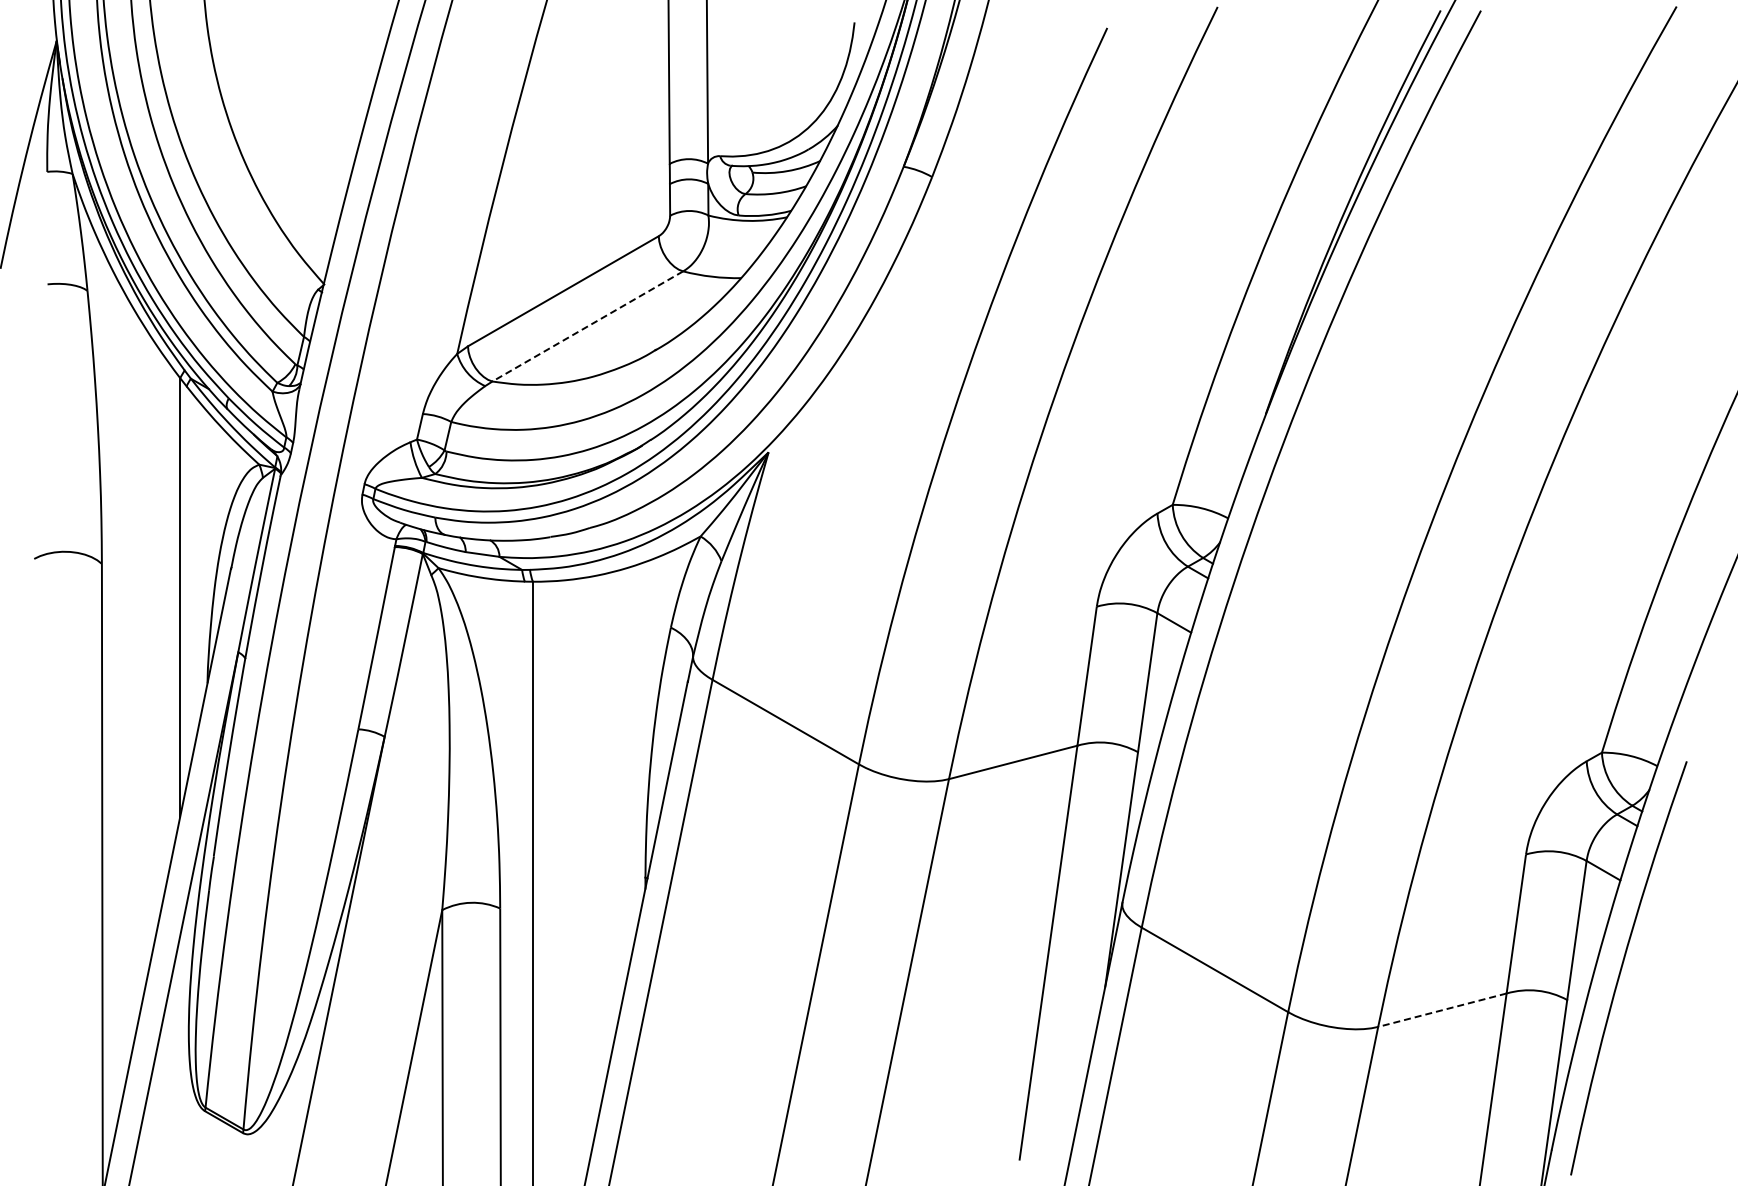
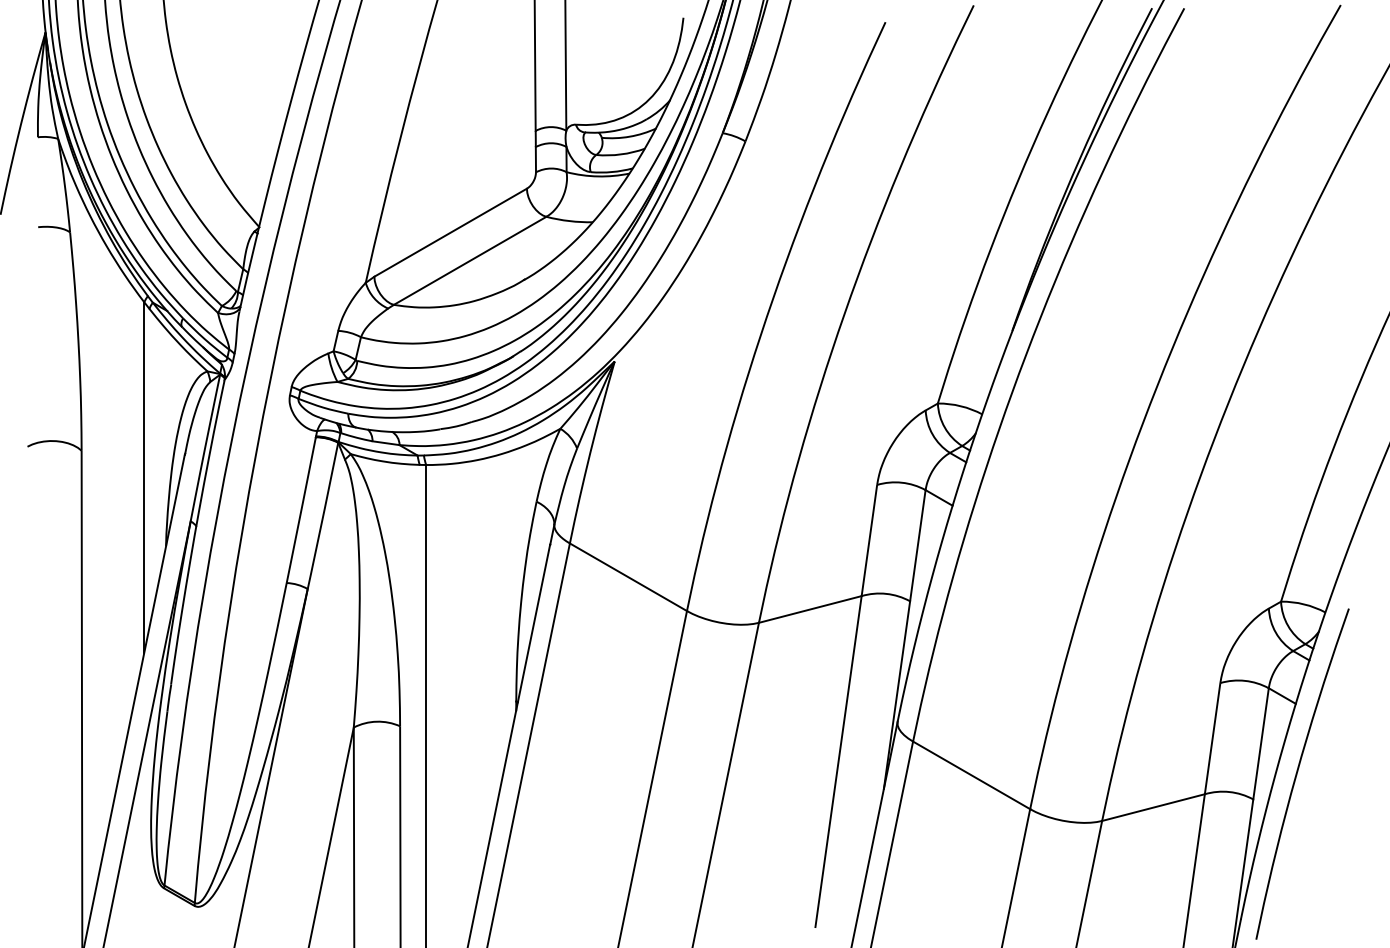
line: (587, 326) -> (469, 260), dashed -> solid
line: (1441, 1010) -> (1152, 807), dashed -> solid

